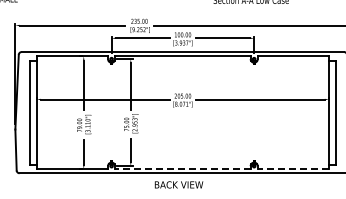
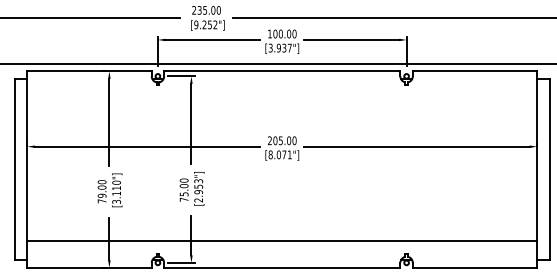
line: (182, 153) -> (281, 240), added
line: (182, 168) -> (281, 266), dashed -> solid
line: (293, 168) -> (475, 266), dashed -> solid

